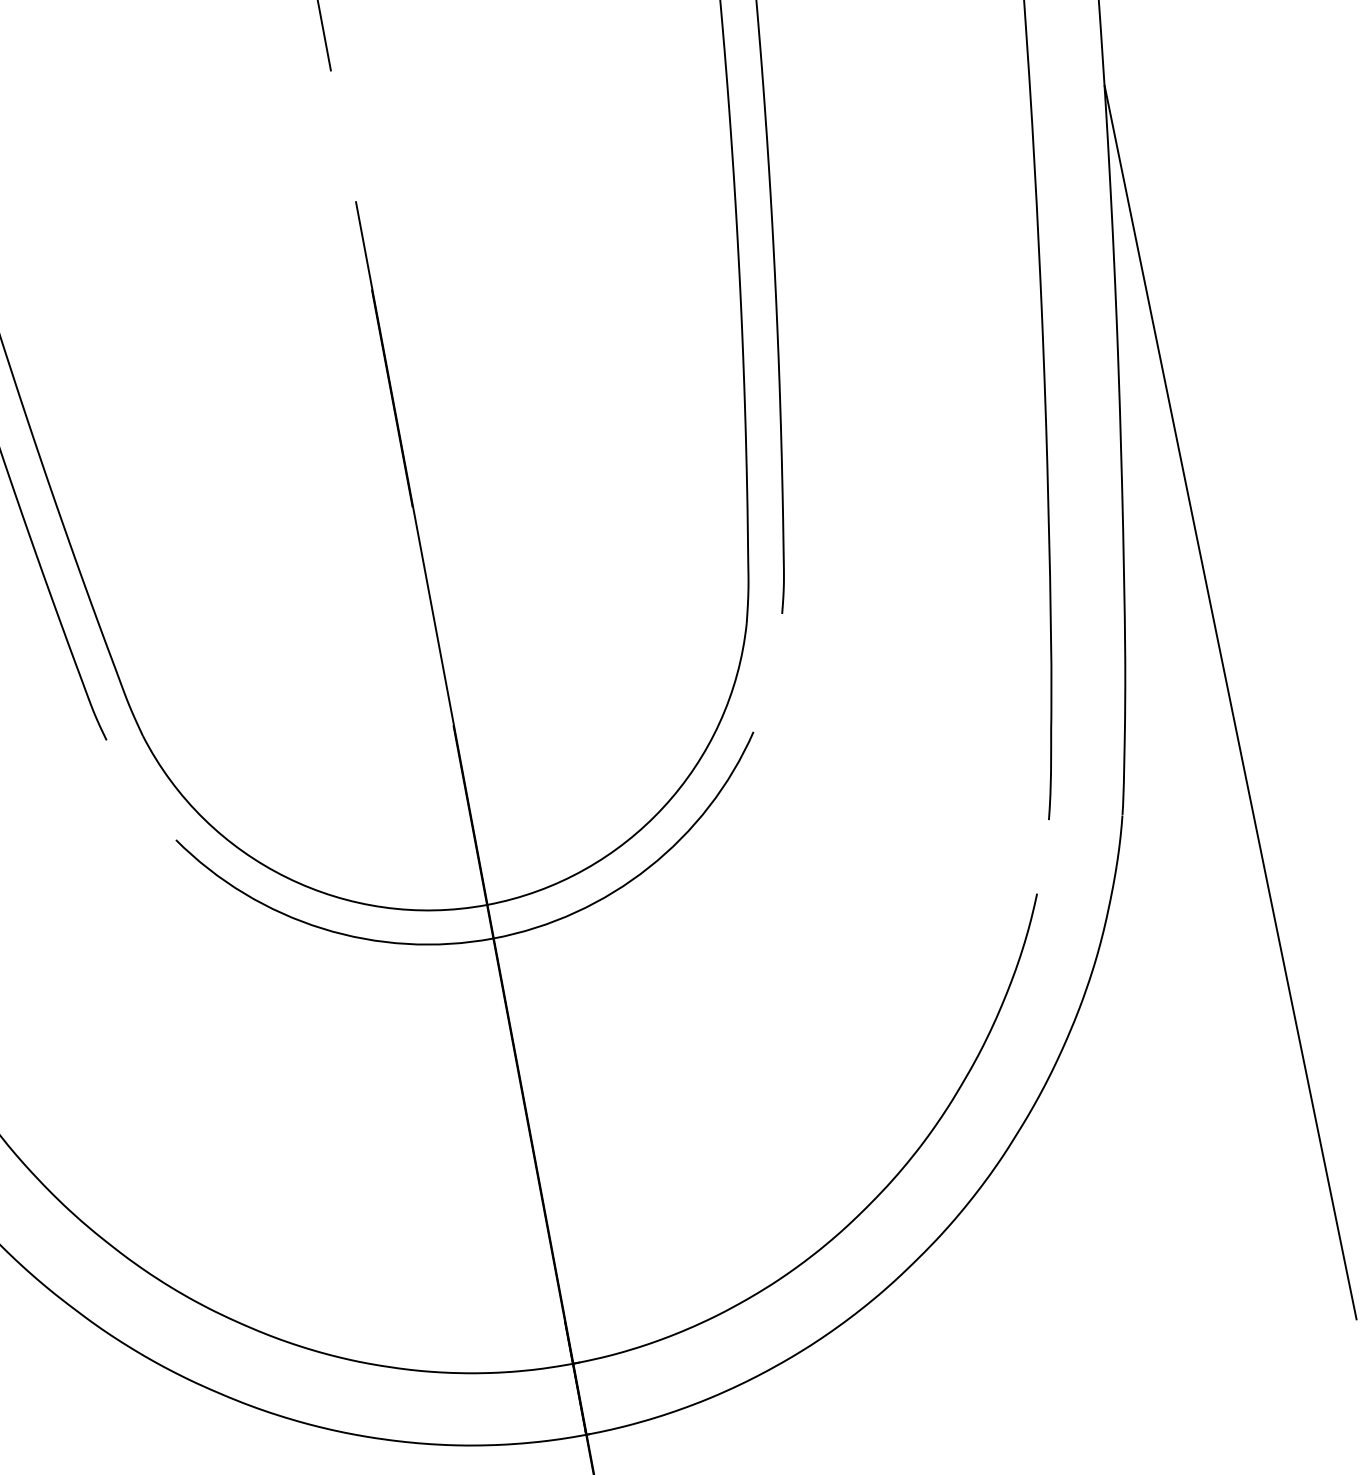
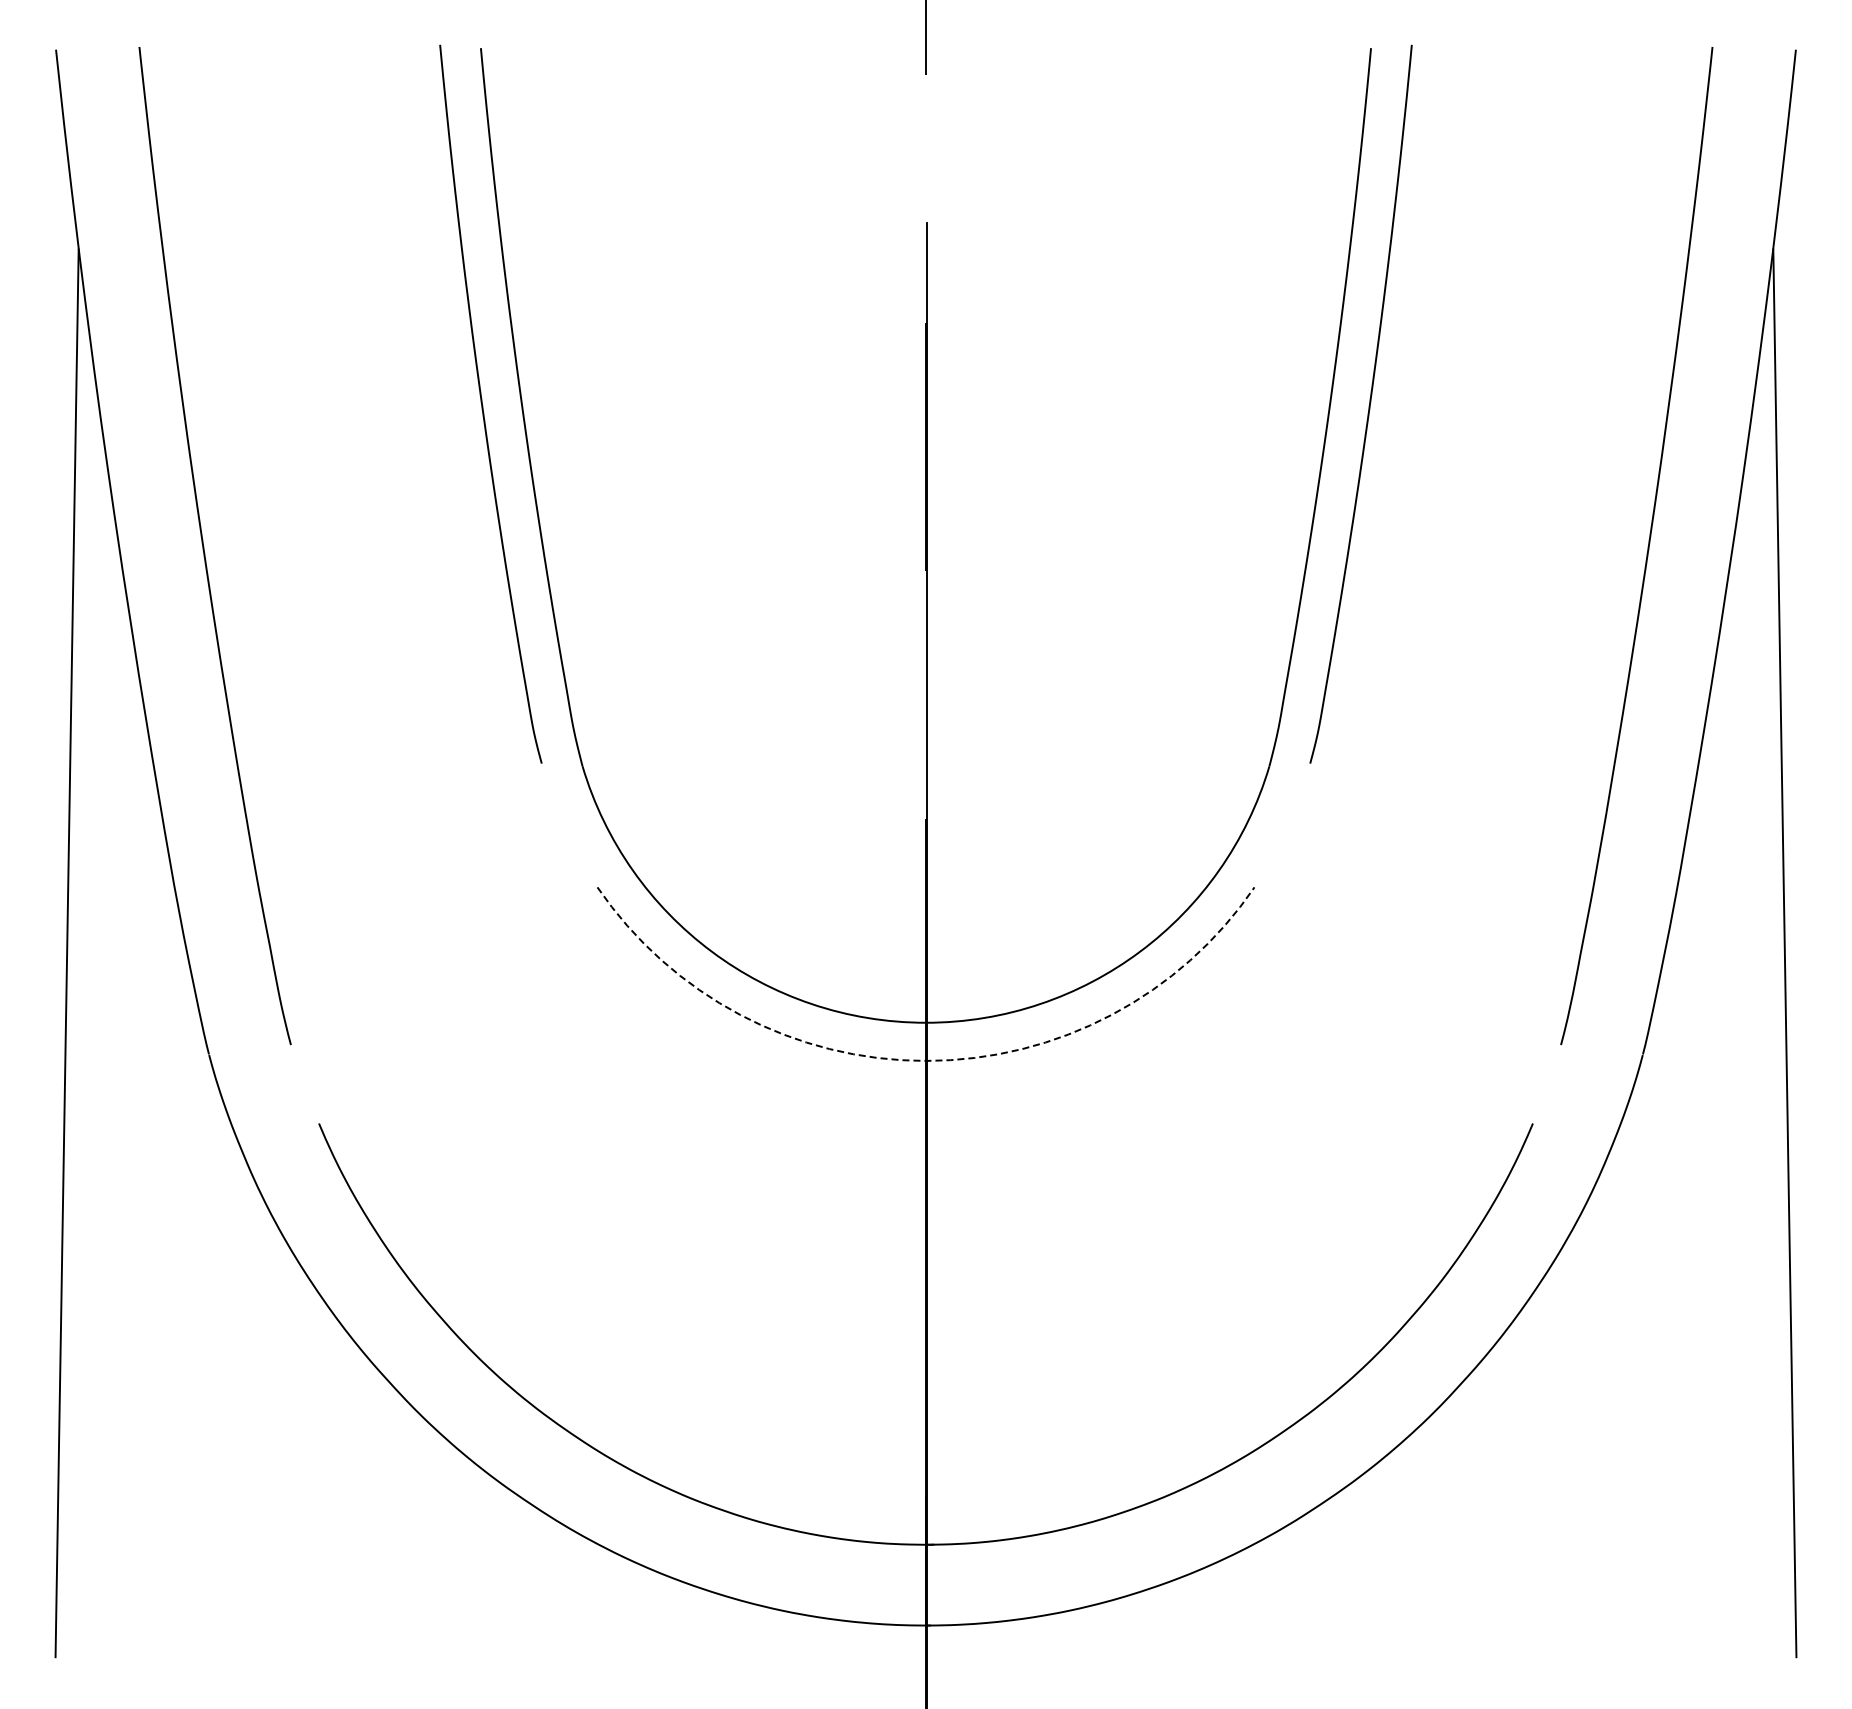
arc: (493, 938) -> (926, 1060), solid -> dashed

